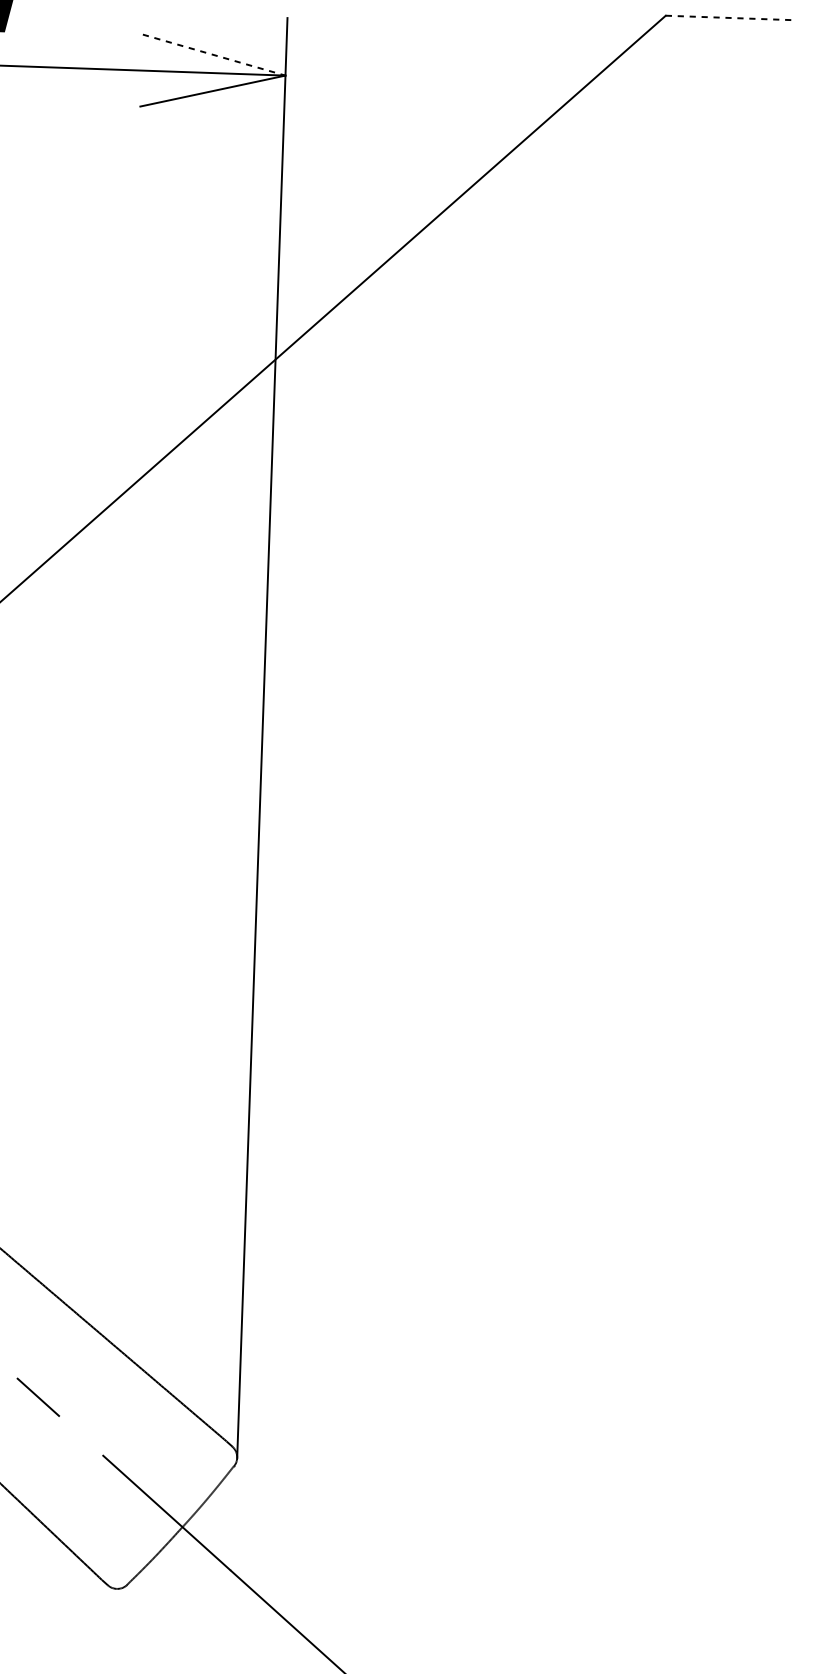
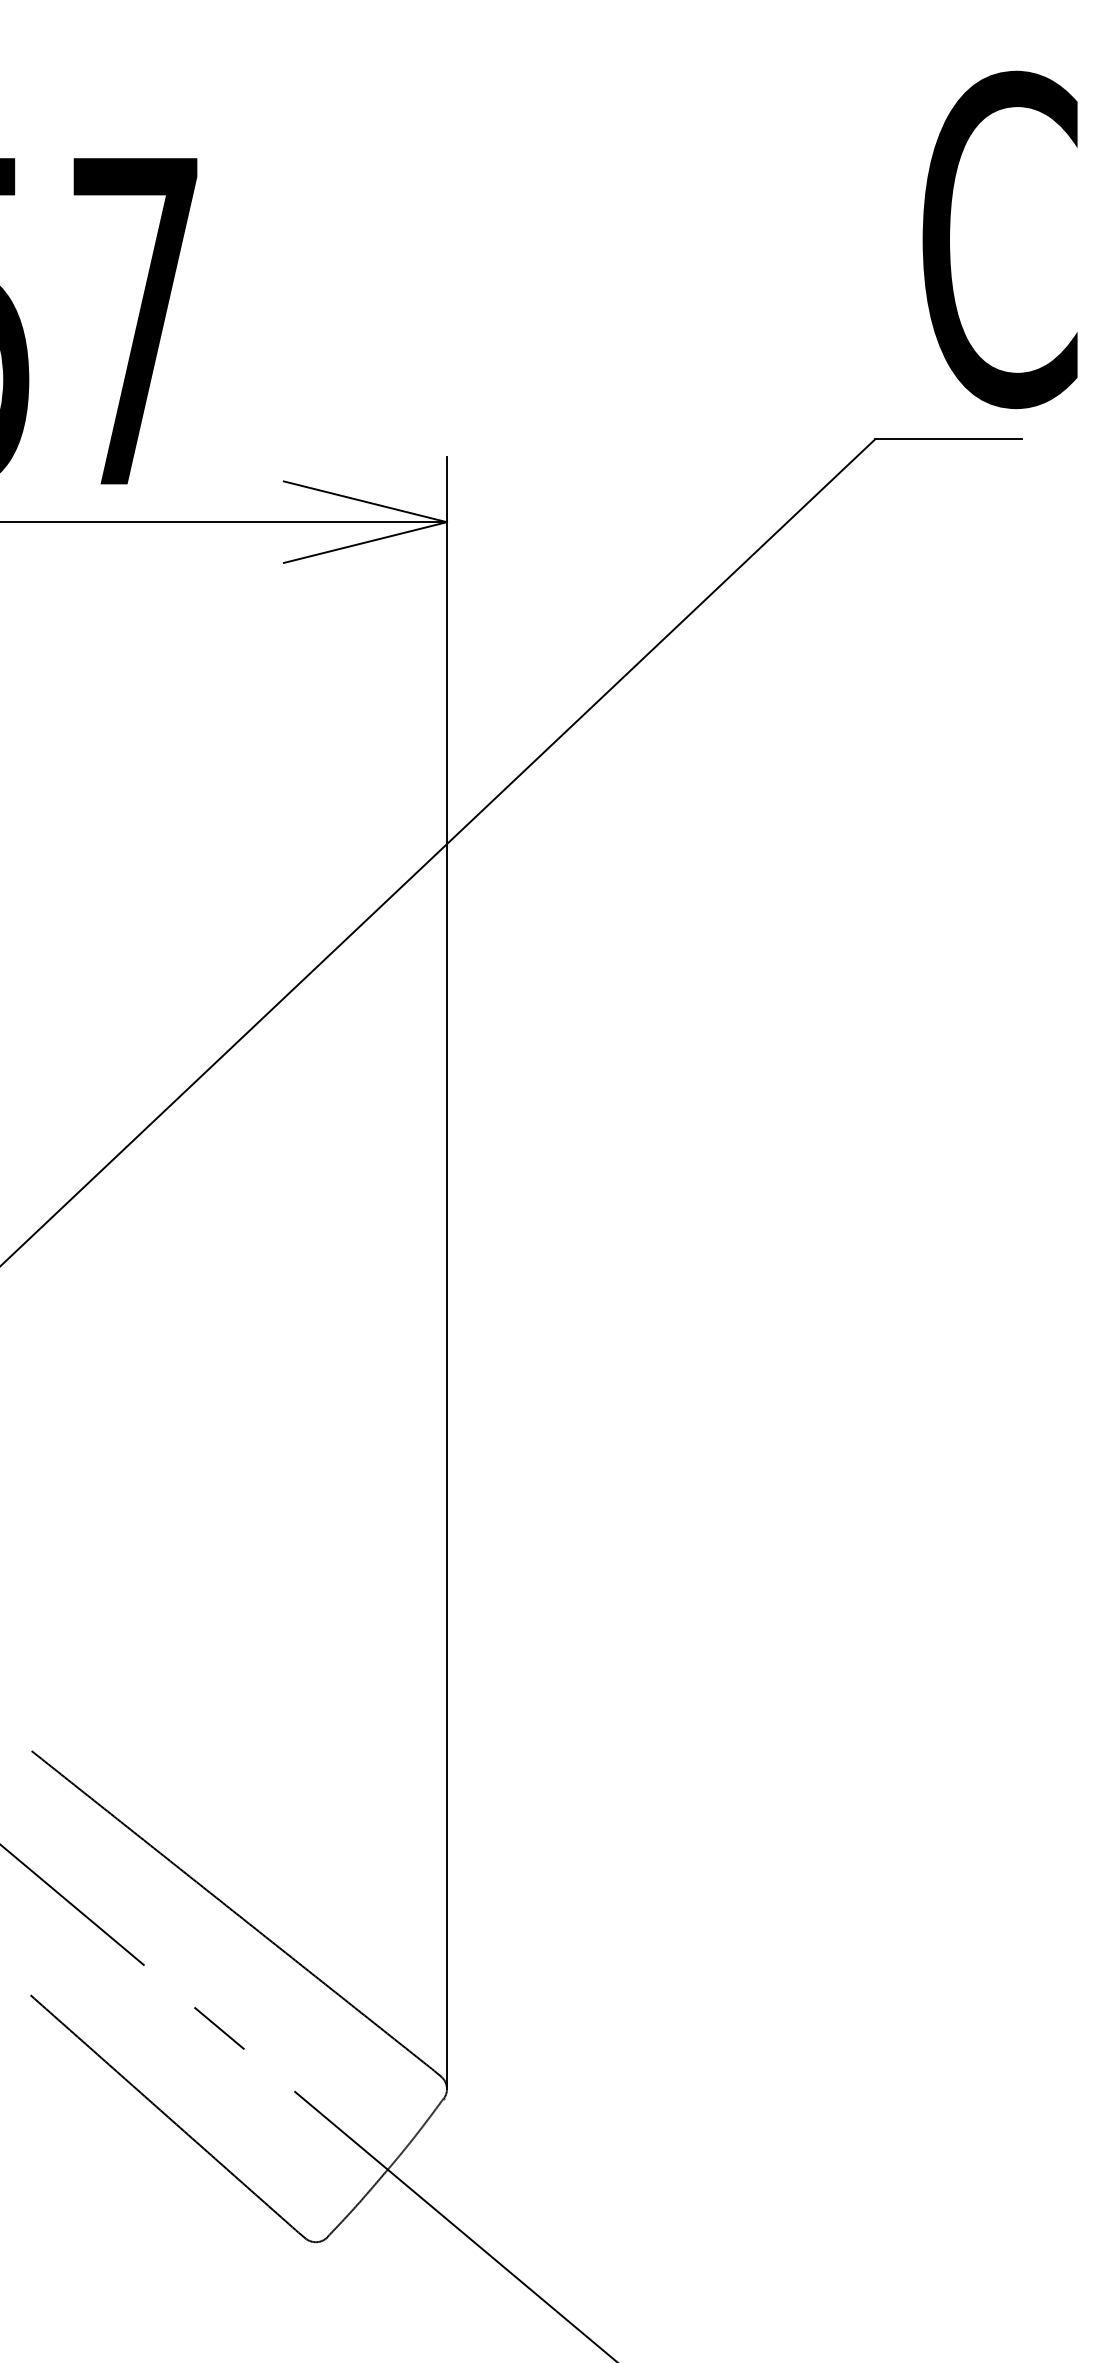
line: (731, 18) -> (949, 439), dashed -> solid
line: (214, 54) -> (365, 501), dashed -> solid

